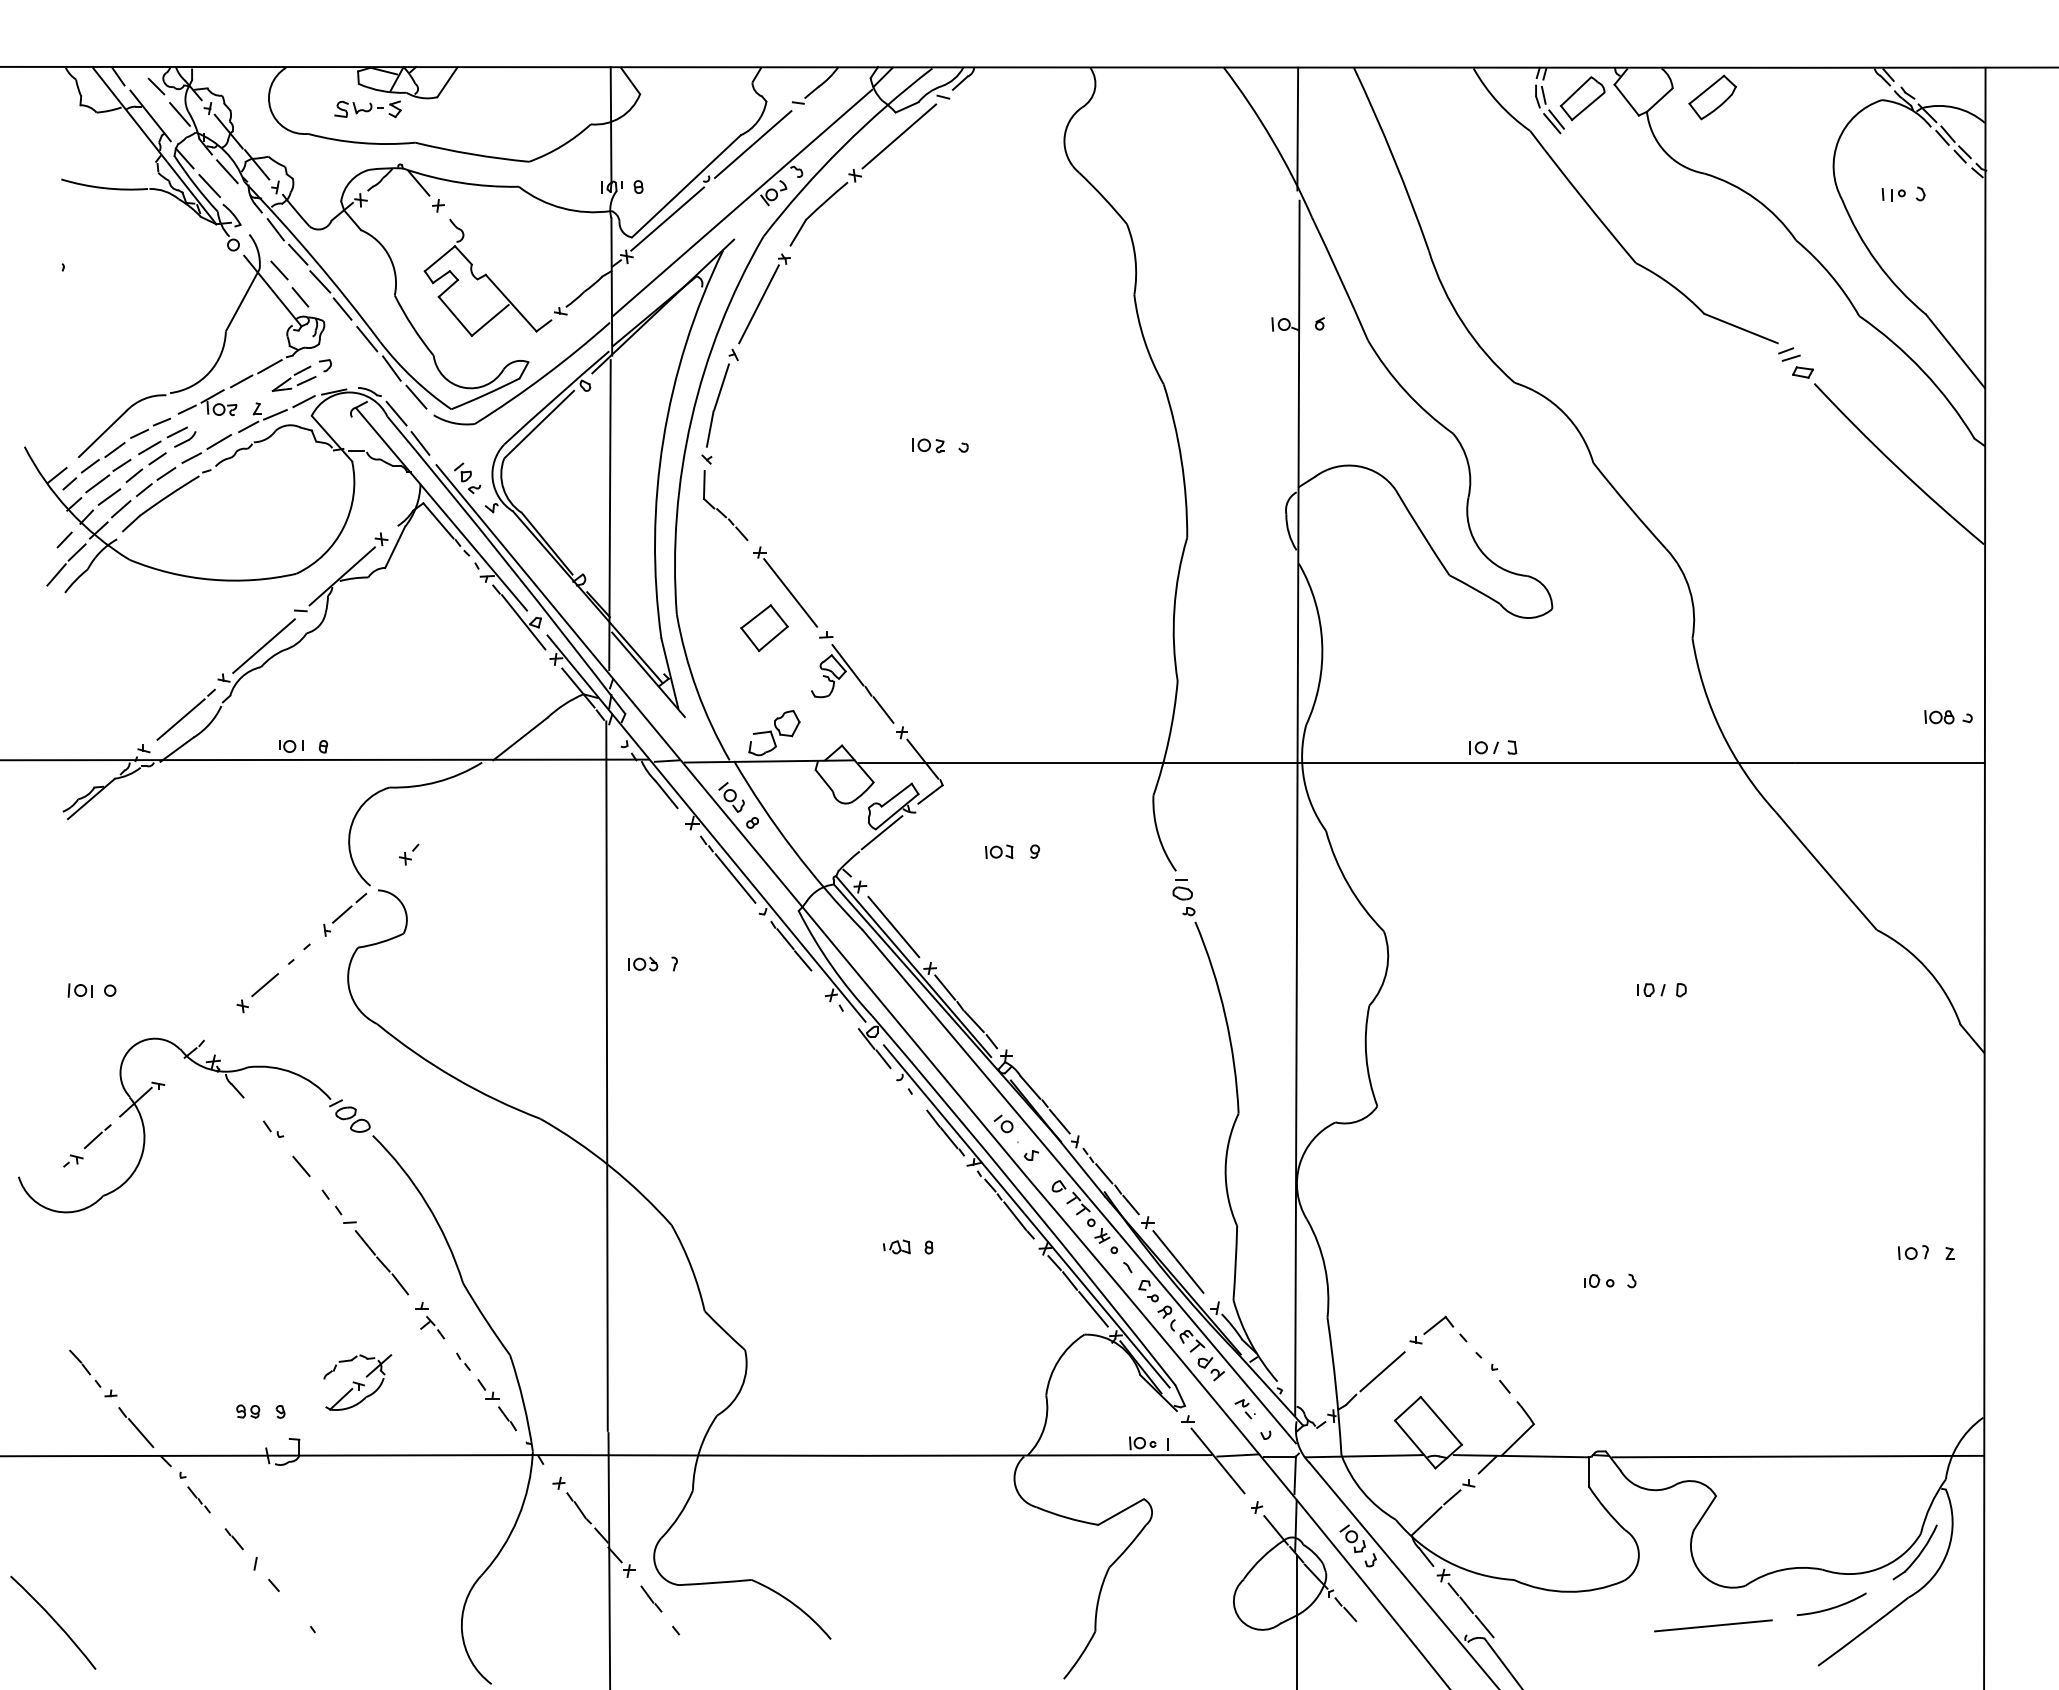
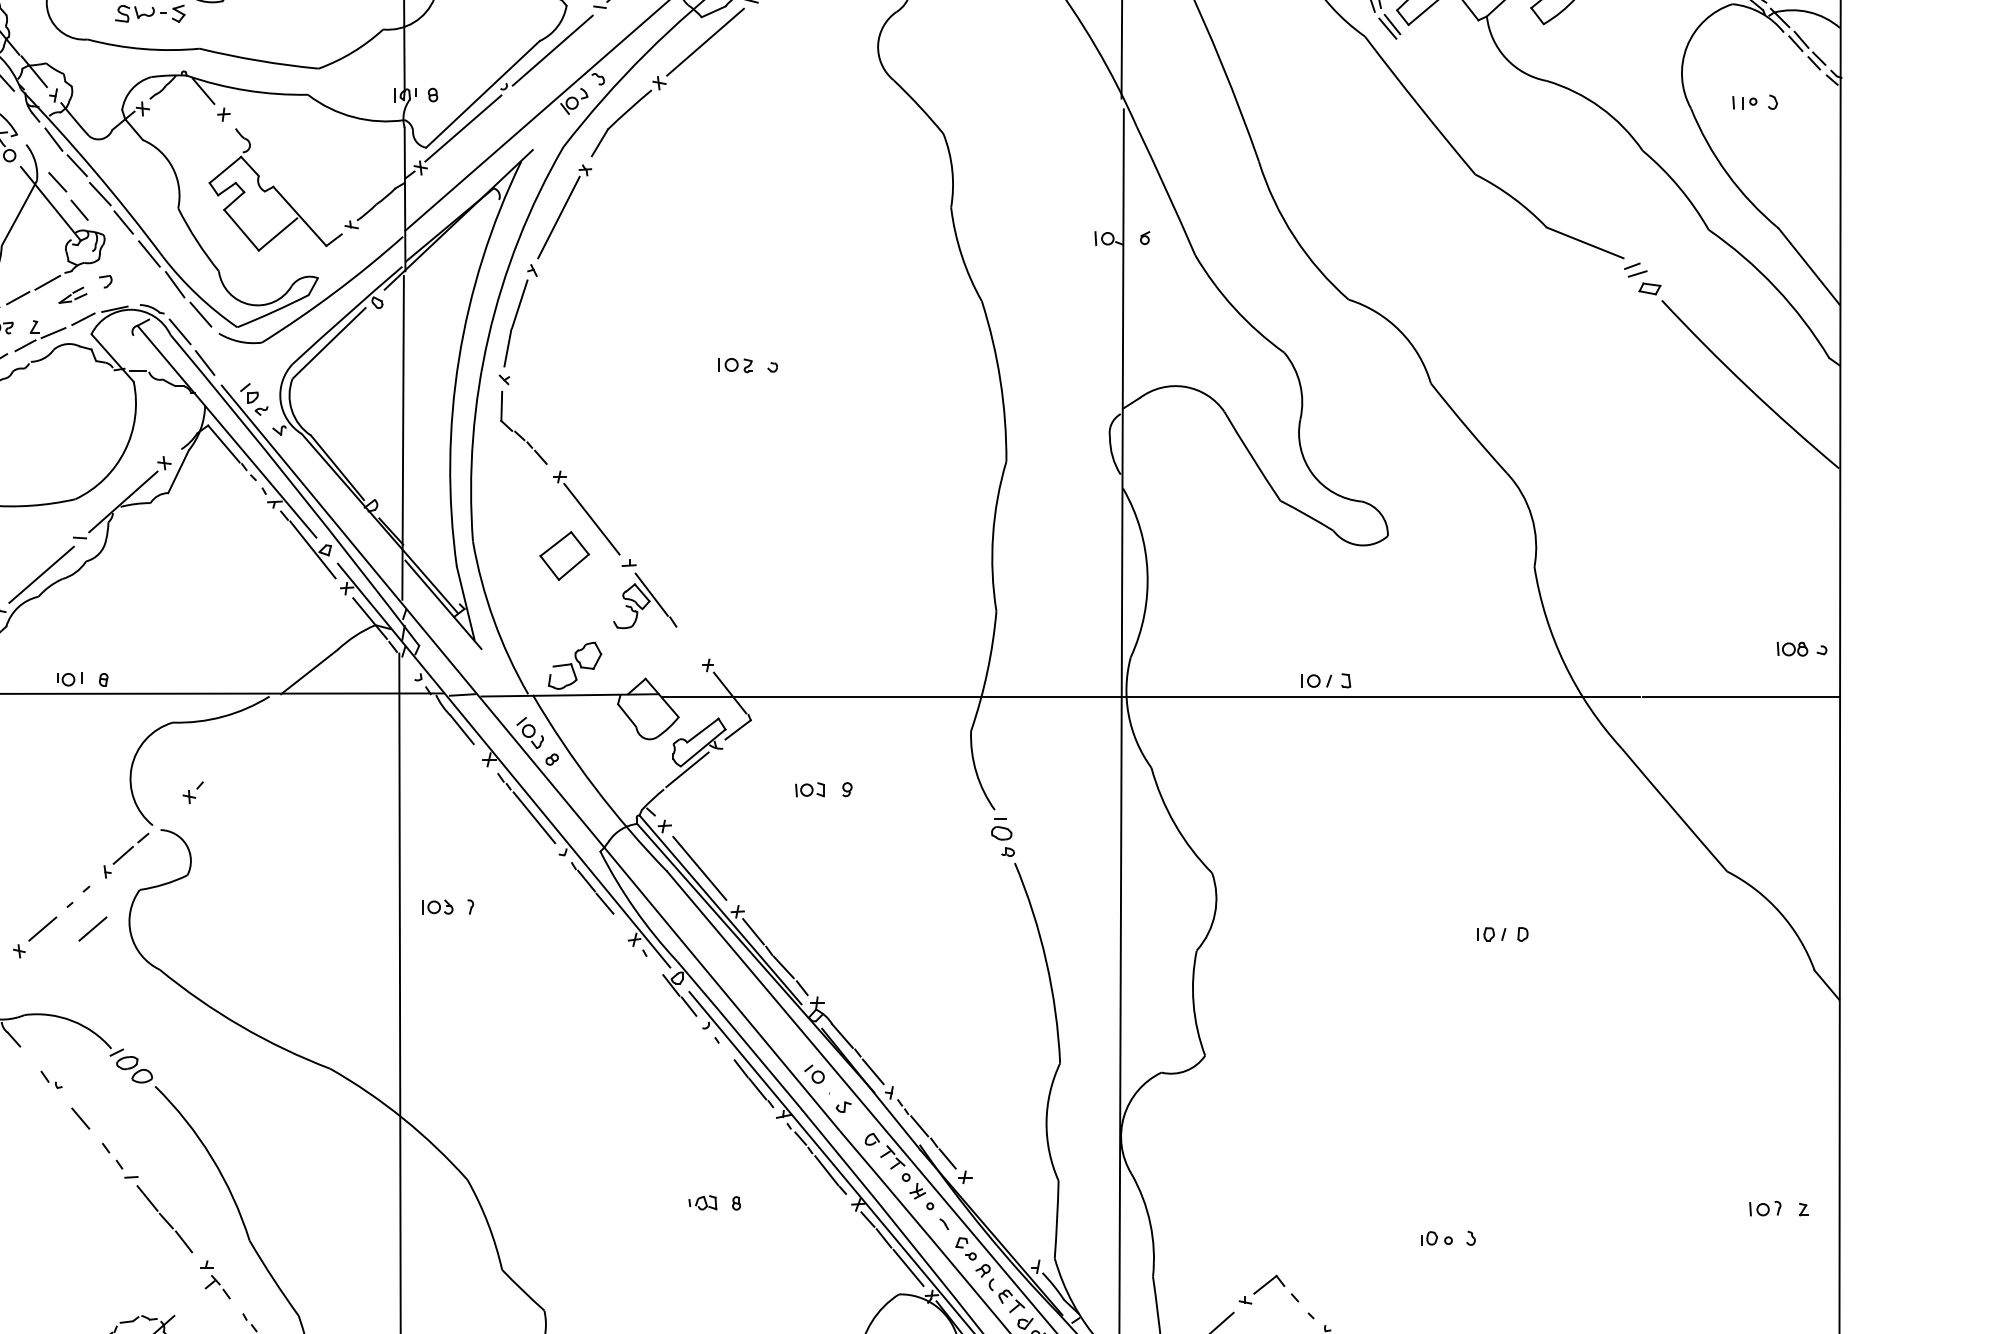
part: (293, 378) -> (72, 295), size x0.6
line: (883, 709) -> (688, 641), removed
line: (312, 985) -> (92, 929), added
line: (1178, 1261) -> (997, 1217), removed

